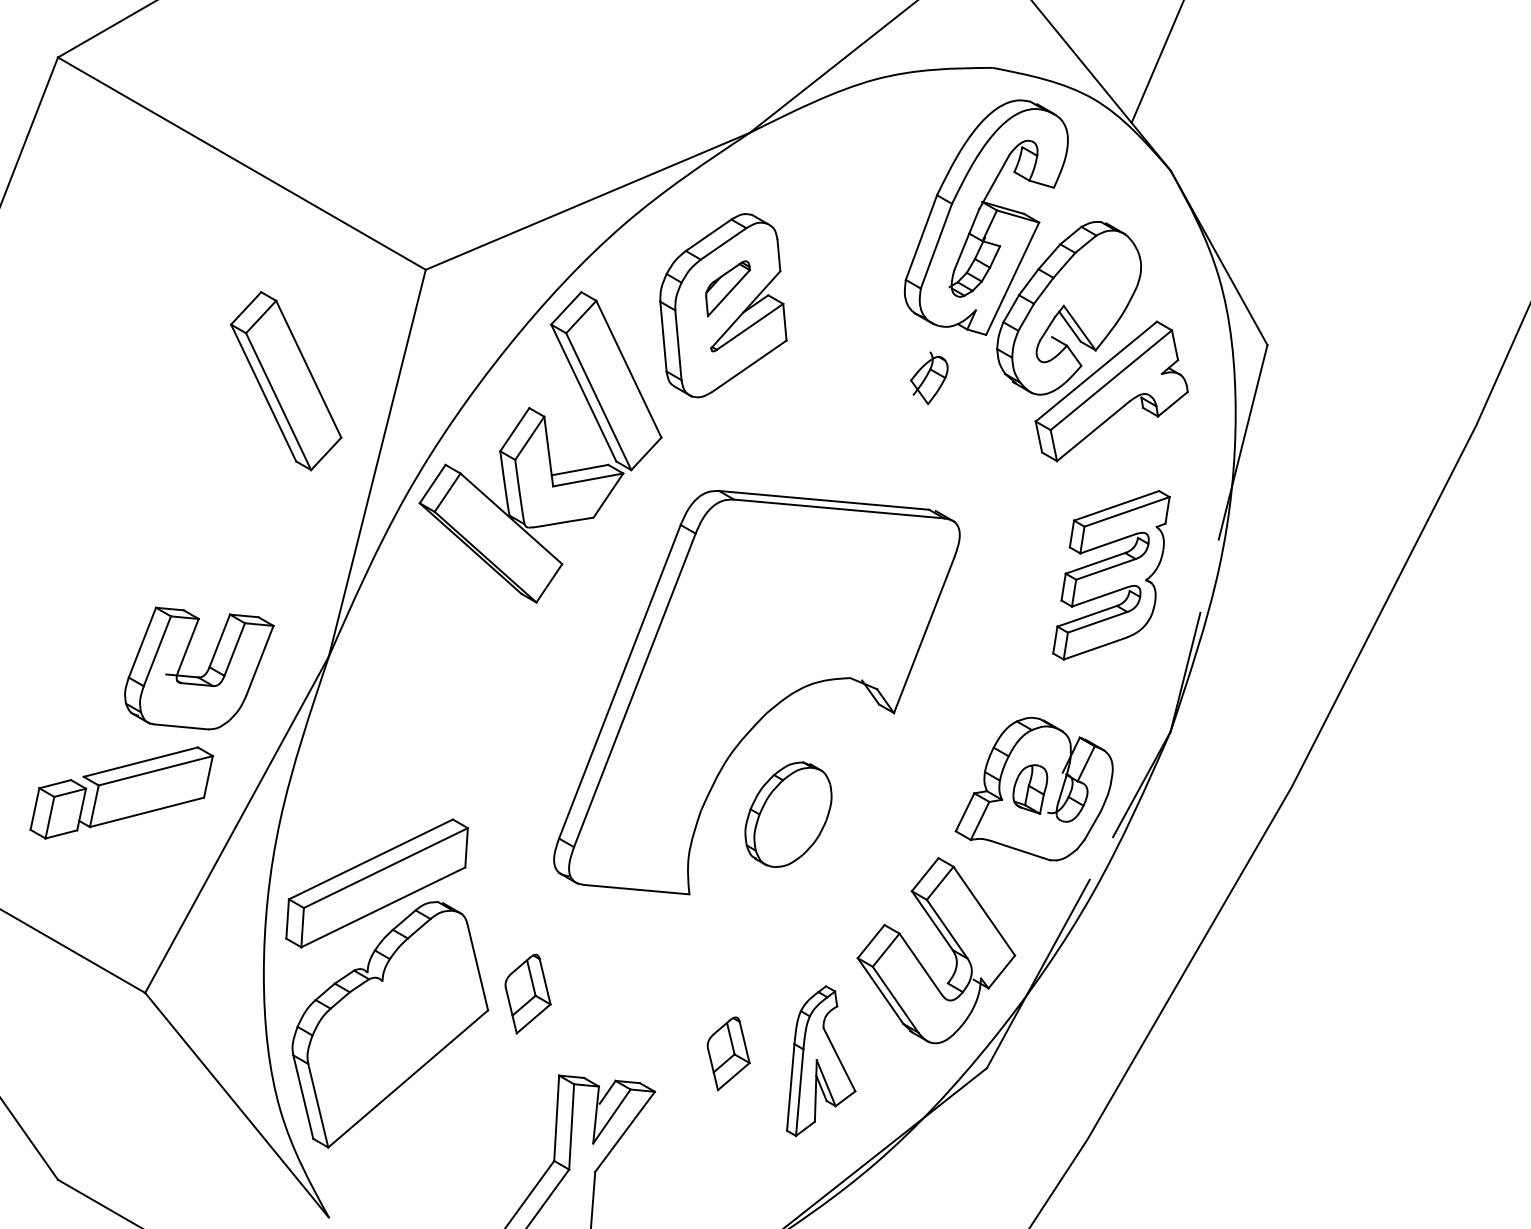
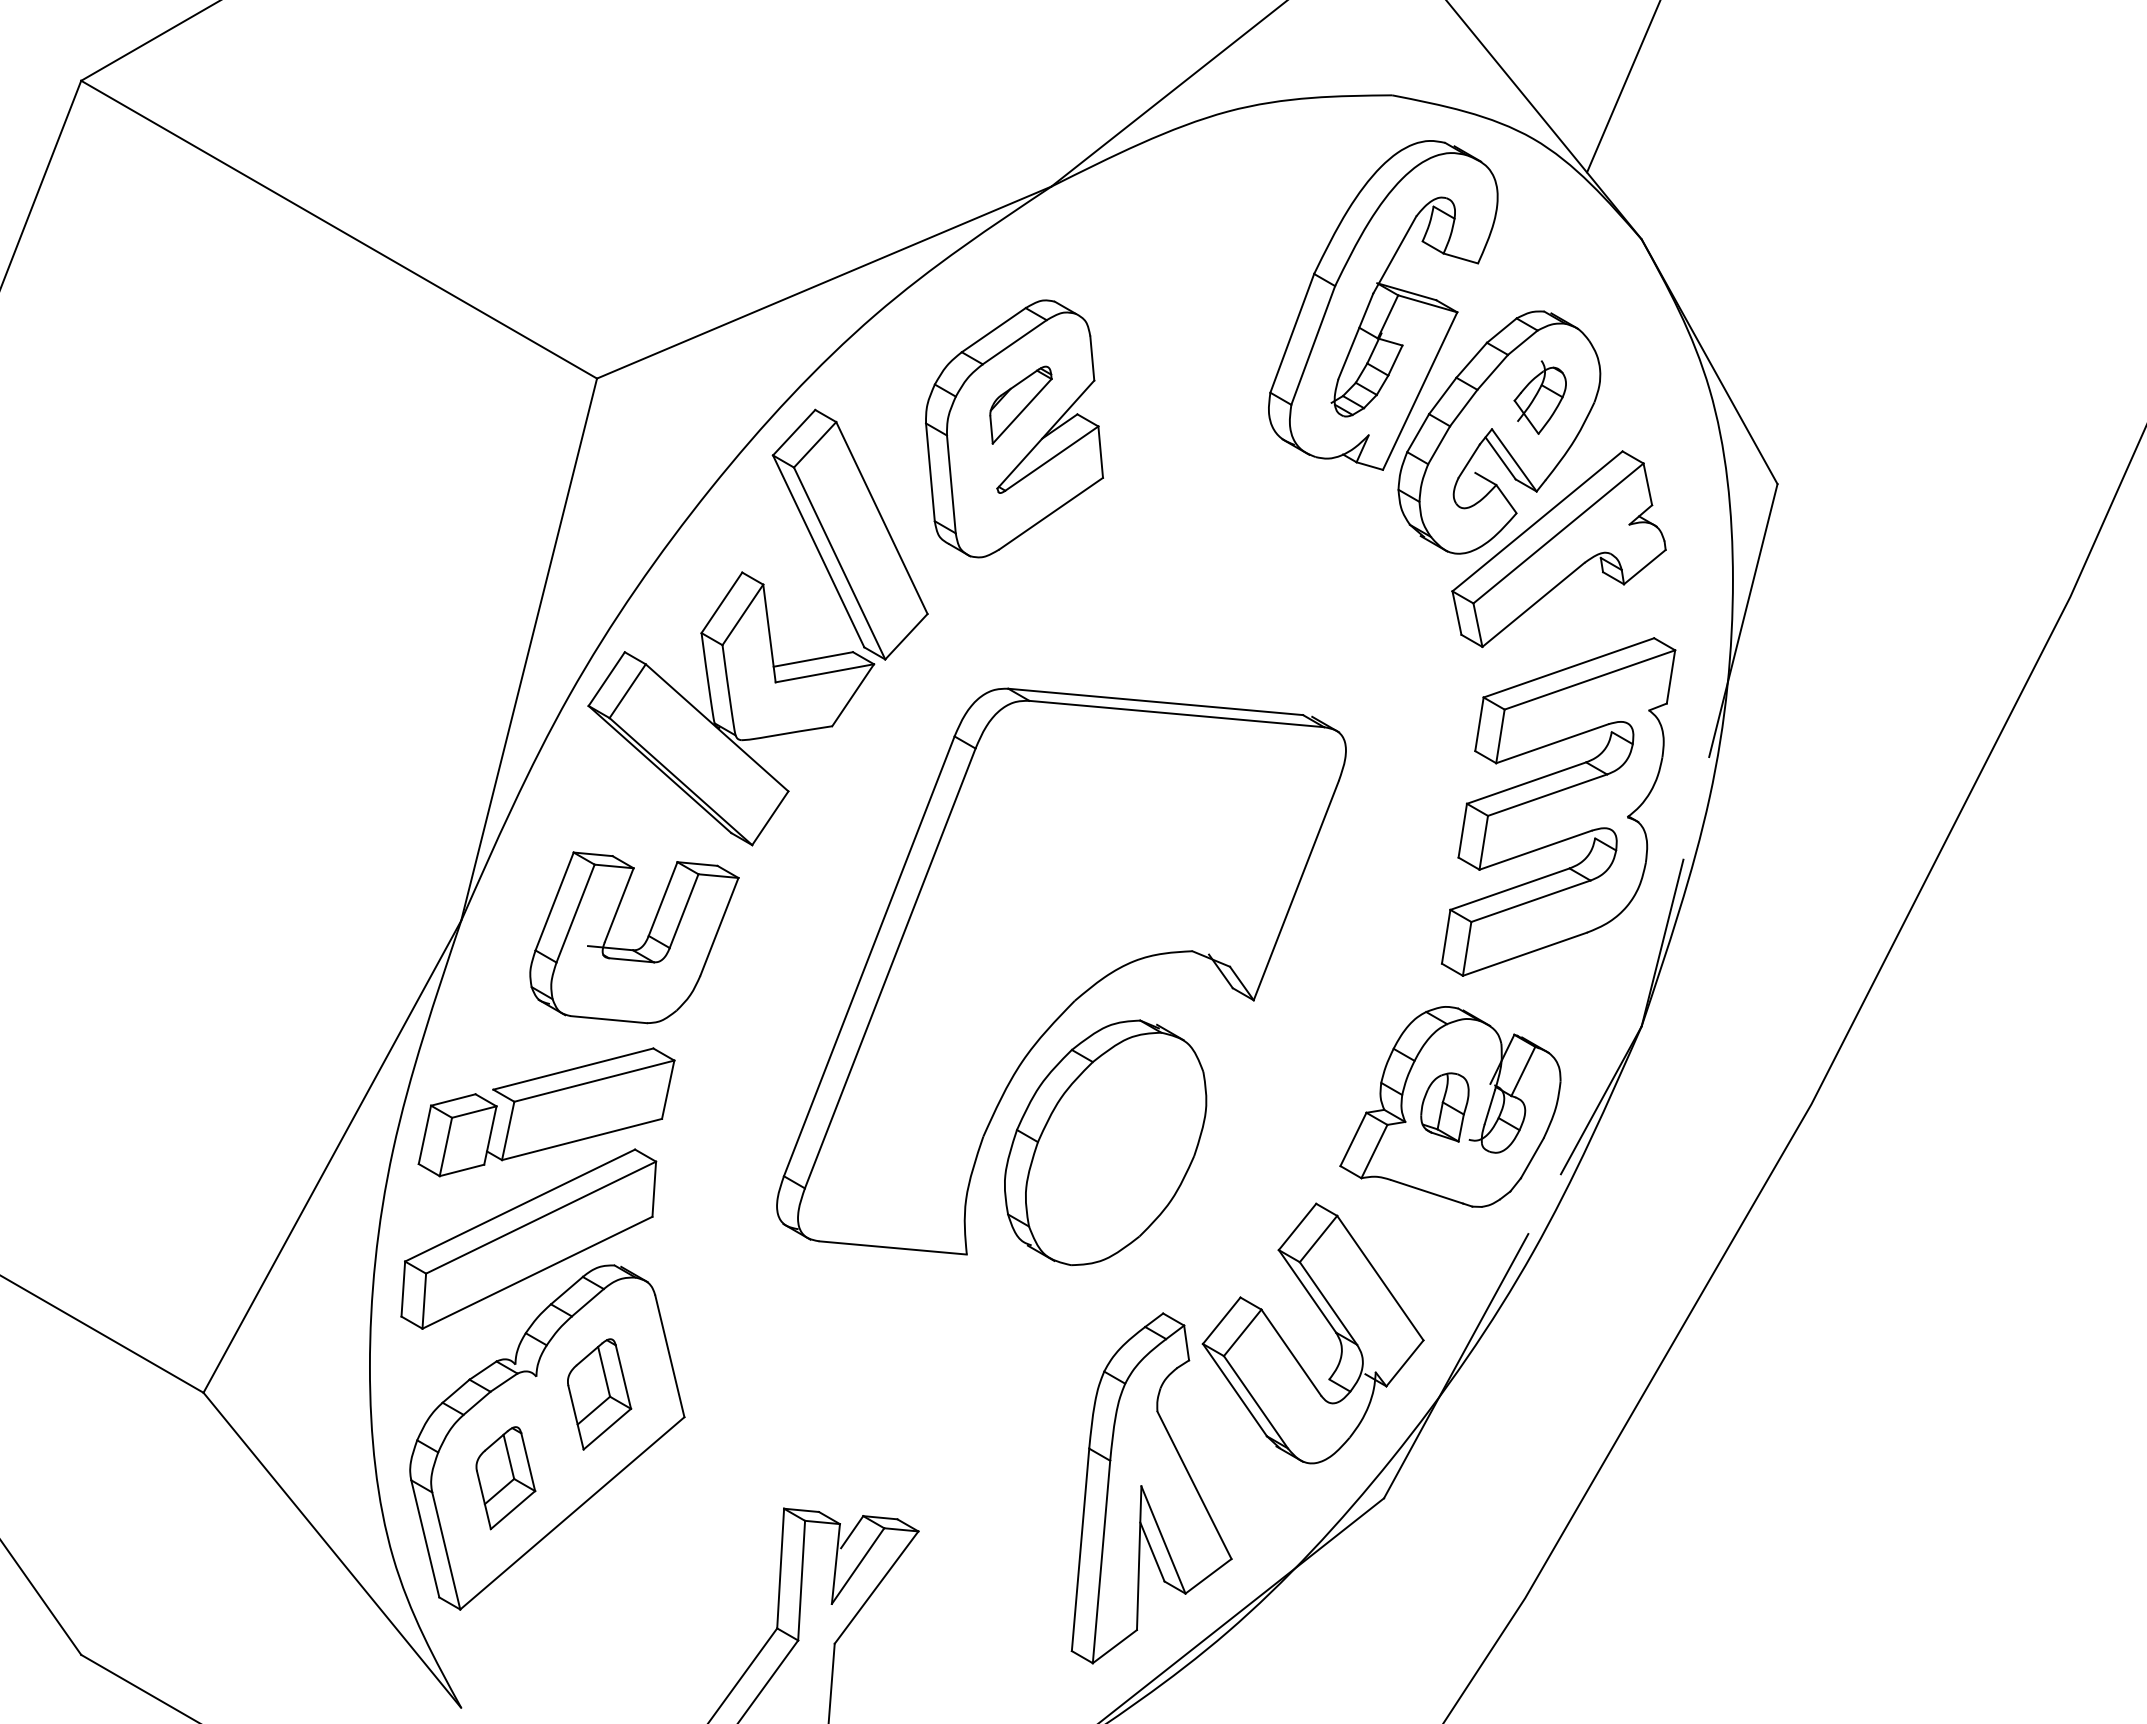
part: (928, 378) -> (1539, 397), moved
part: (285, 380) -> (400, 534), removed
part: (1111, 574) -> (1558, 806), size x1.43
part: (205, 672) -> (643, 943), moved
part: (121, 793) -> (546, 1112), moved
part: (788, 814) -> (1105, 1142), size x1.67
part: (528, 994) -> (599, 1394), moved
part: (728, 1054) -> (505, 1478), moved
part: (821, 1061) -> (1151, 1488), size x1.67

